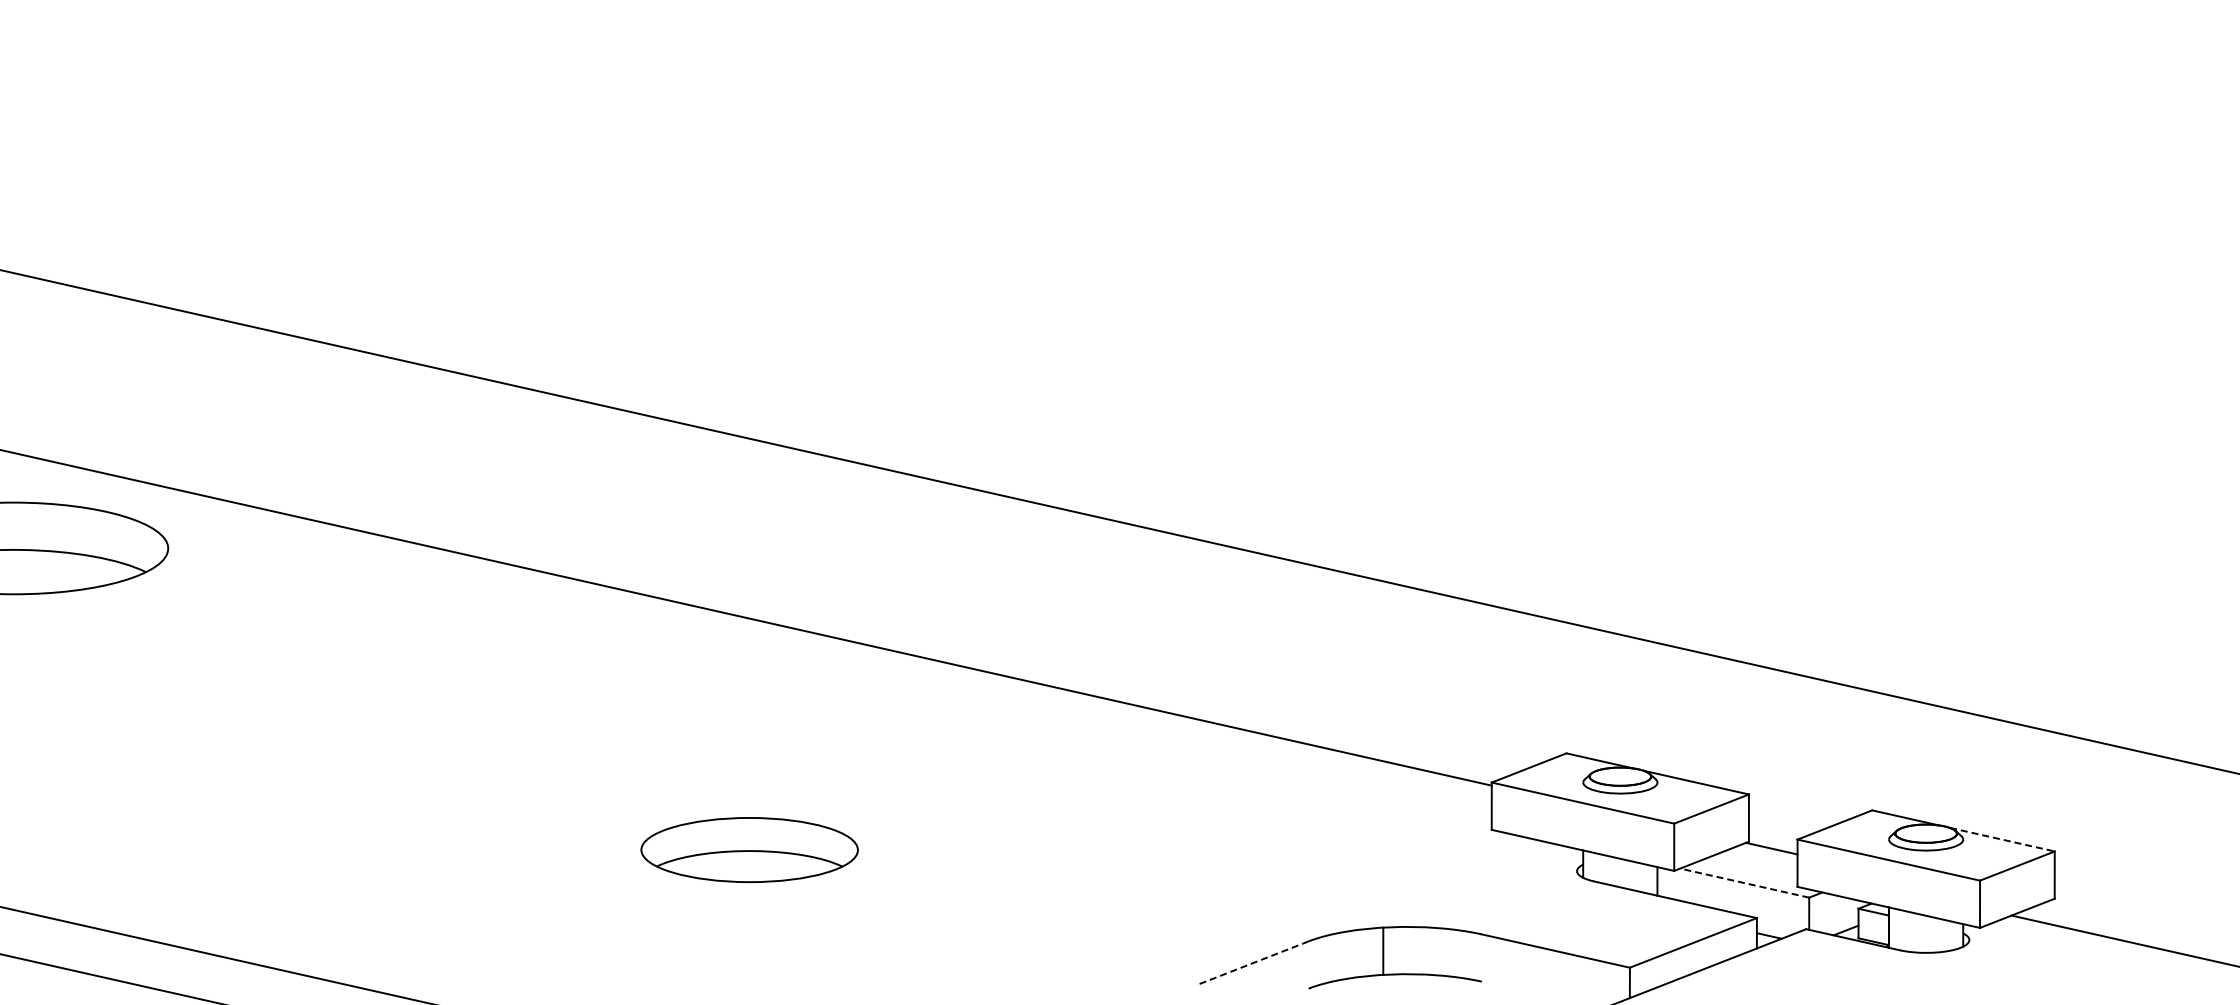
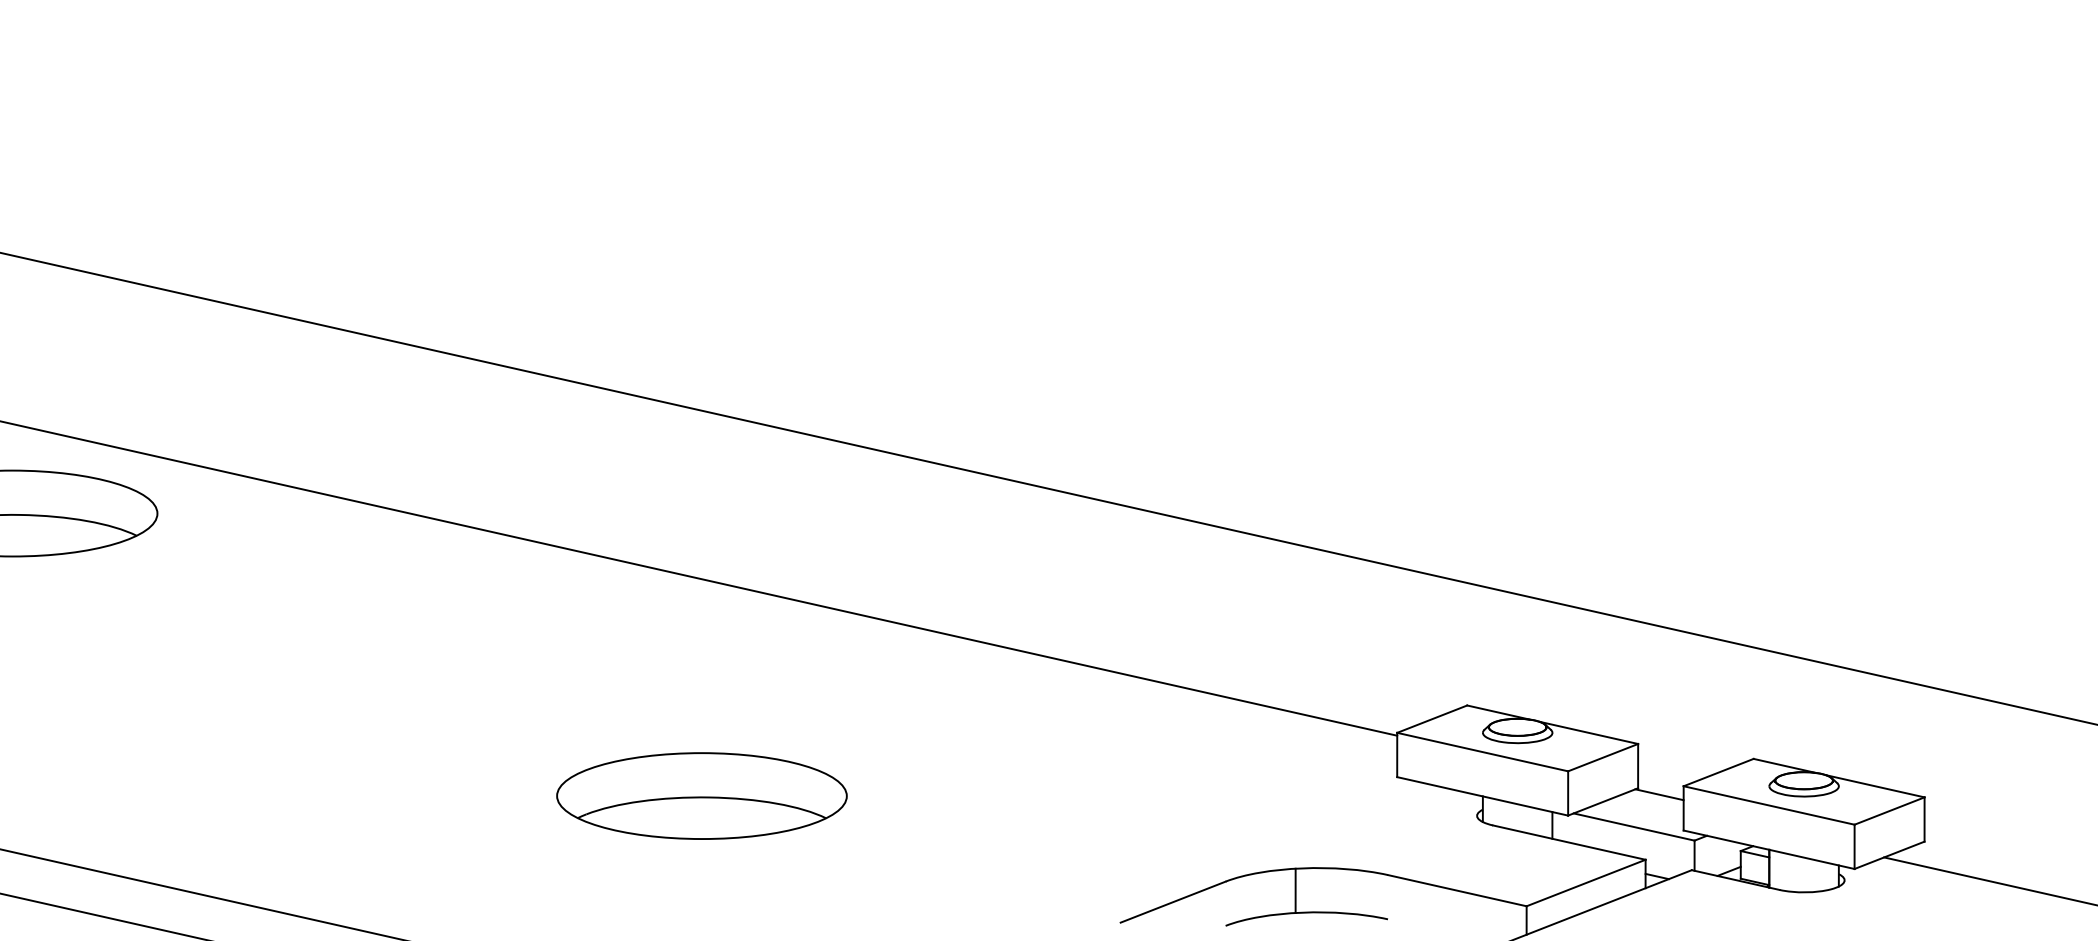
line: (2002, 839) -> (1875, 786), dashed -> solid
part: (749, 849) -> (701, 795), size x1.43
line: (1744, 883) -> (1633, 827), dashed -> solid
line: (1252, 963) -> (1173, 902), dashed -> solid

